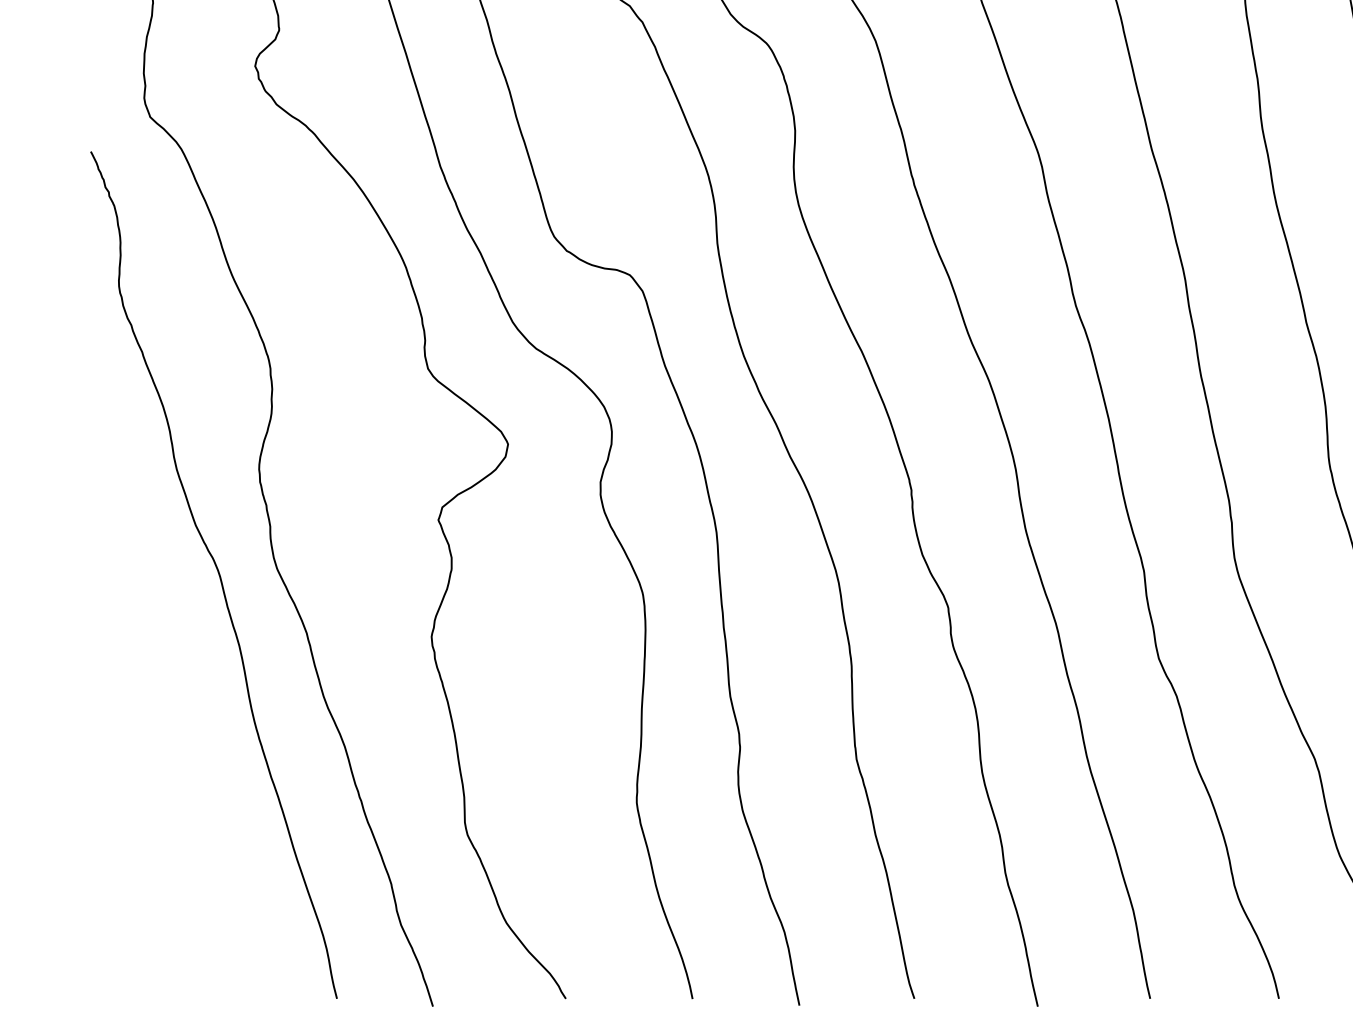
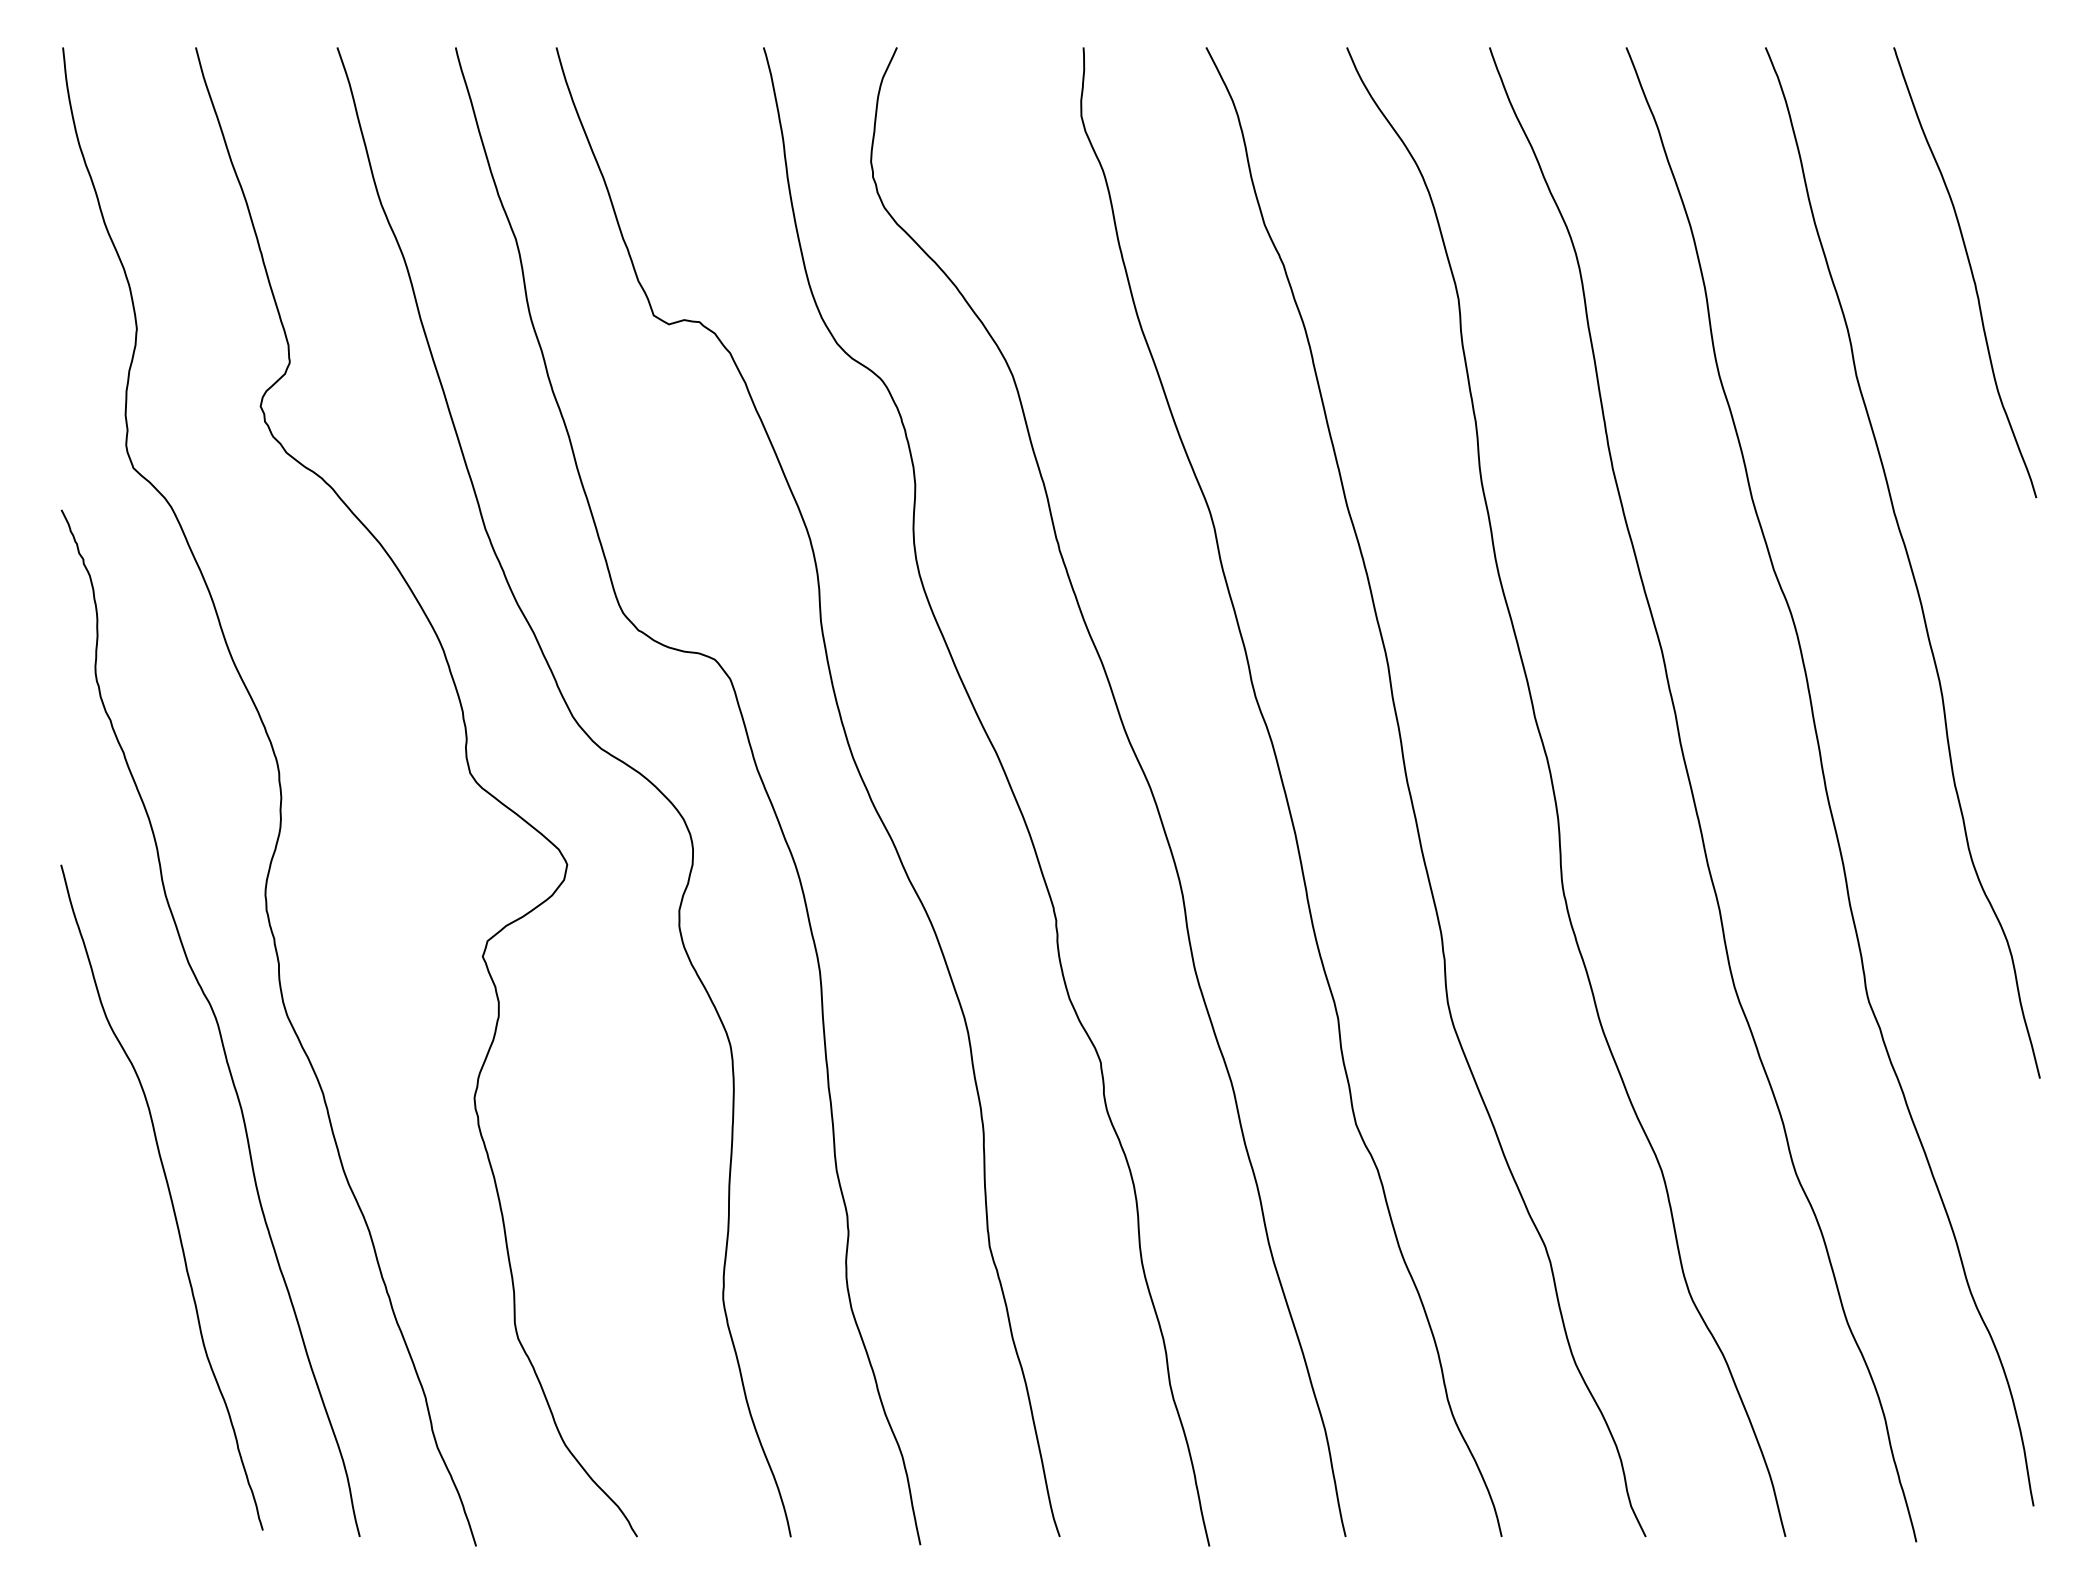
curve: (180, 717) -> (169, 1196), added

